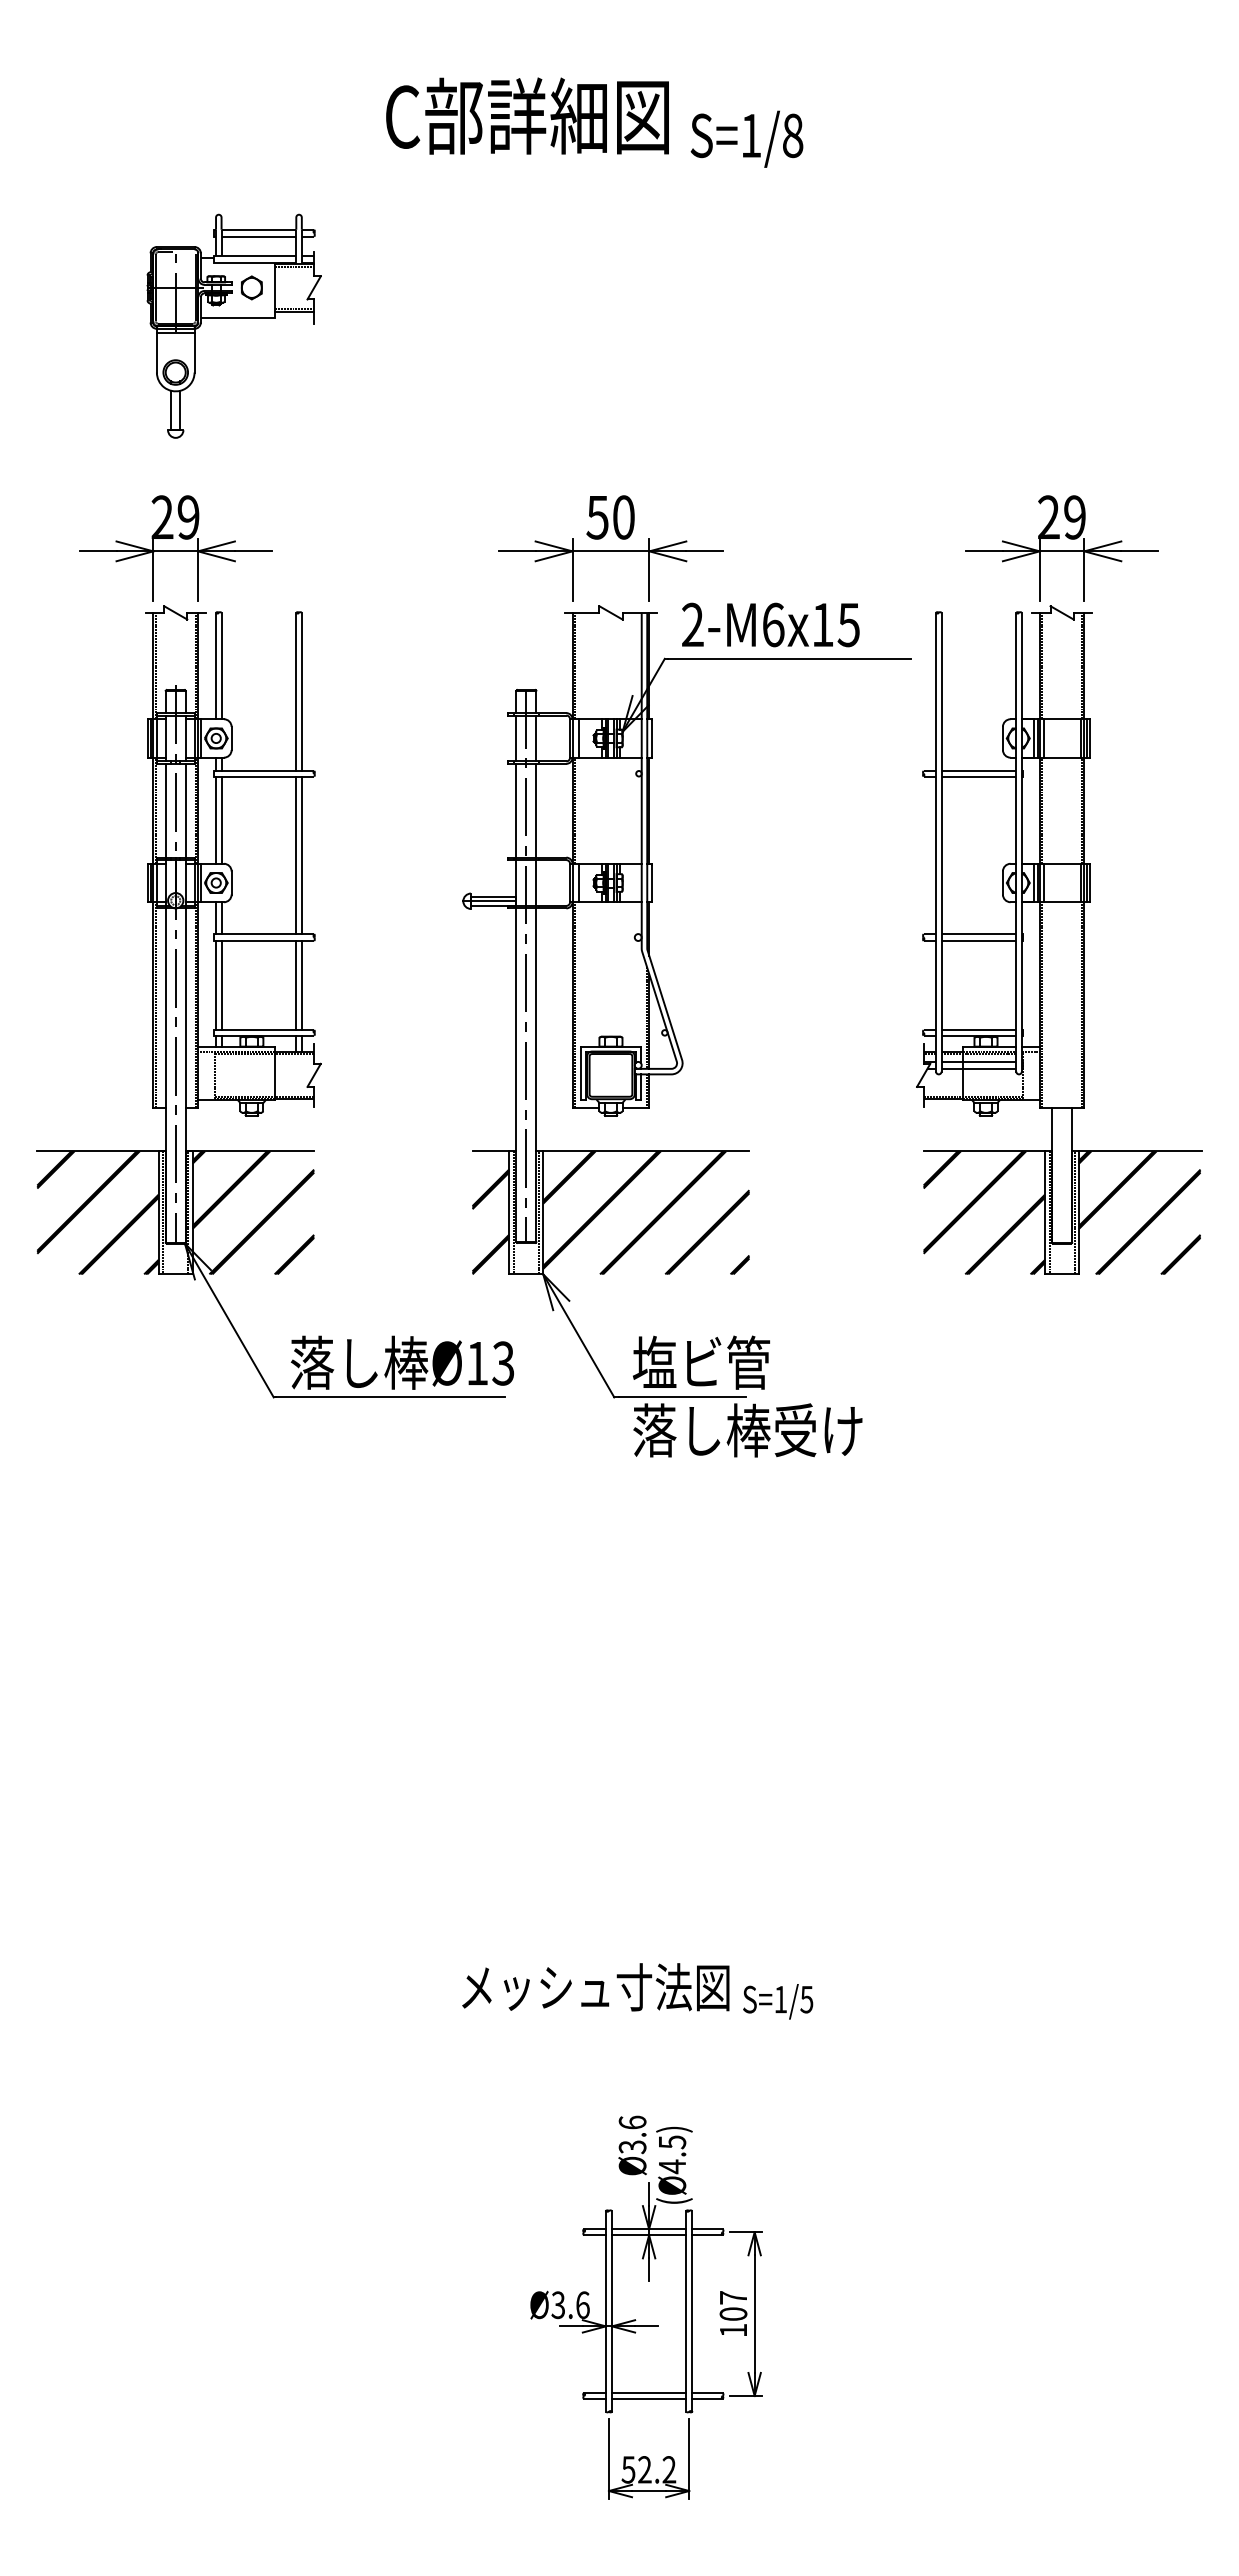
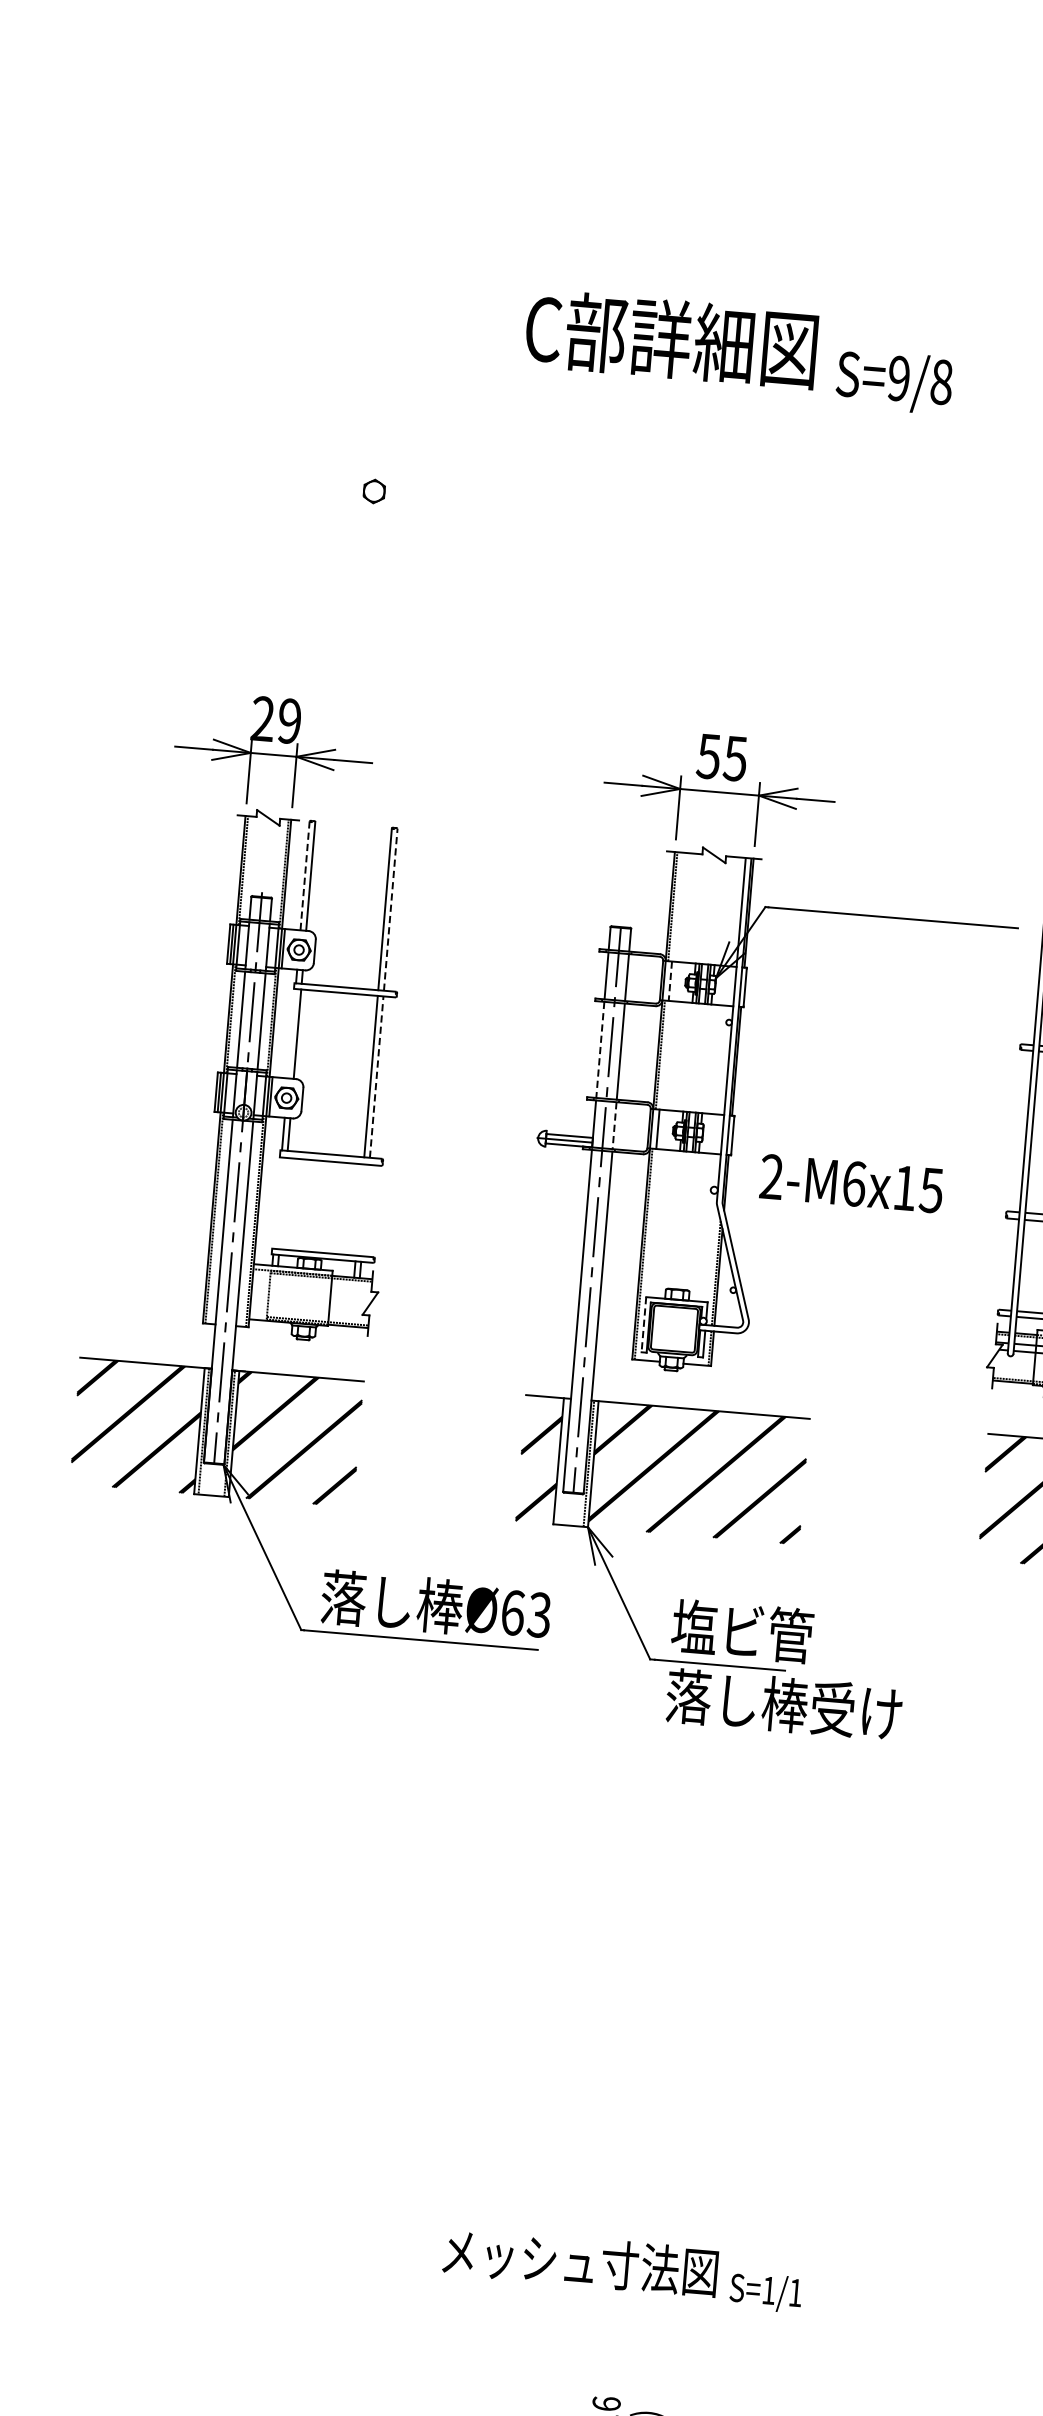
text: (751, 135) -> (899, 378), S=1/8 -> S=9/8
part: (233, 318) -> (352, 521), removed
text: (623, 517) -> (735, 758), 50 -> 55
text: (770, 624) -> (851, 1183), moved
line: (216, 666) -> (305, 876), solid -> dashed
line: (301, 691) -> (390, 909), solid -> dashed
line: (578, 738) -> (670, 981), solid -> dashed
line: (516, 810) -> (600, 1049), solid -> dashed
line: (216, 819) -> (292, 1033), removed
line: (301, 855) -> (376, 1077), solid -> dashed
line: (536, 883) -> (614, 1126), solid -> dashed
line: (216, 985) -> (278, 1203), removed
line: (221, 985) -> (283, 1203), removed
line: (296, 985) -> (360, 1210), removed
line: (301, 985) -> (365, 1210), removed
line: (580, 1073) -> (643, 1324), solid -> dashed
line: (513, 1212) -> (562, 1461), removed
text: (477, 1363) -> (512, 1612), Ø13 -> Ø63
text: (806, 1999) -> (795, 2292), S=1/5 -> S=1/1

